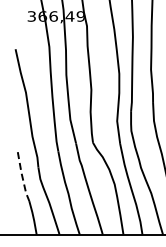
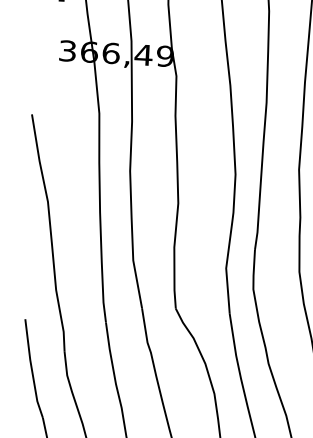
line: (22, 177) -> (31, 370), dashed -> solid

